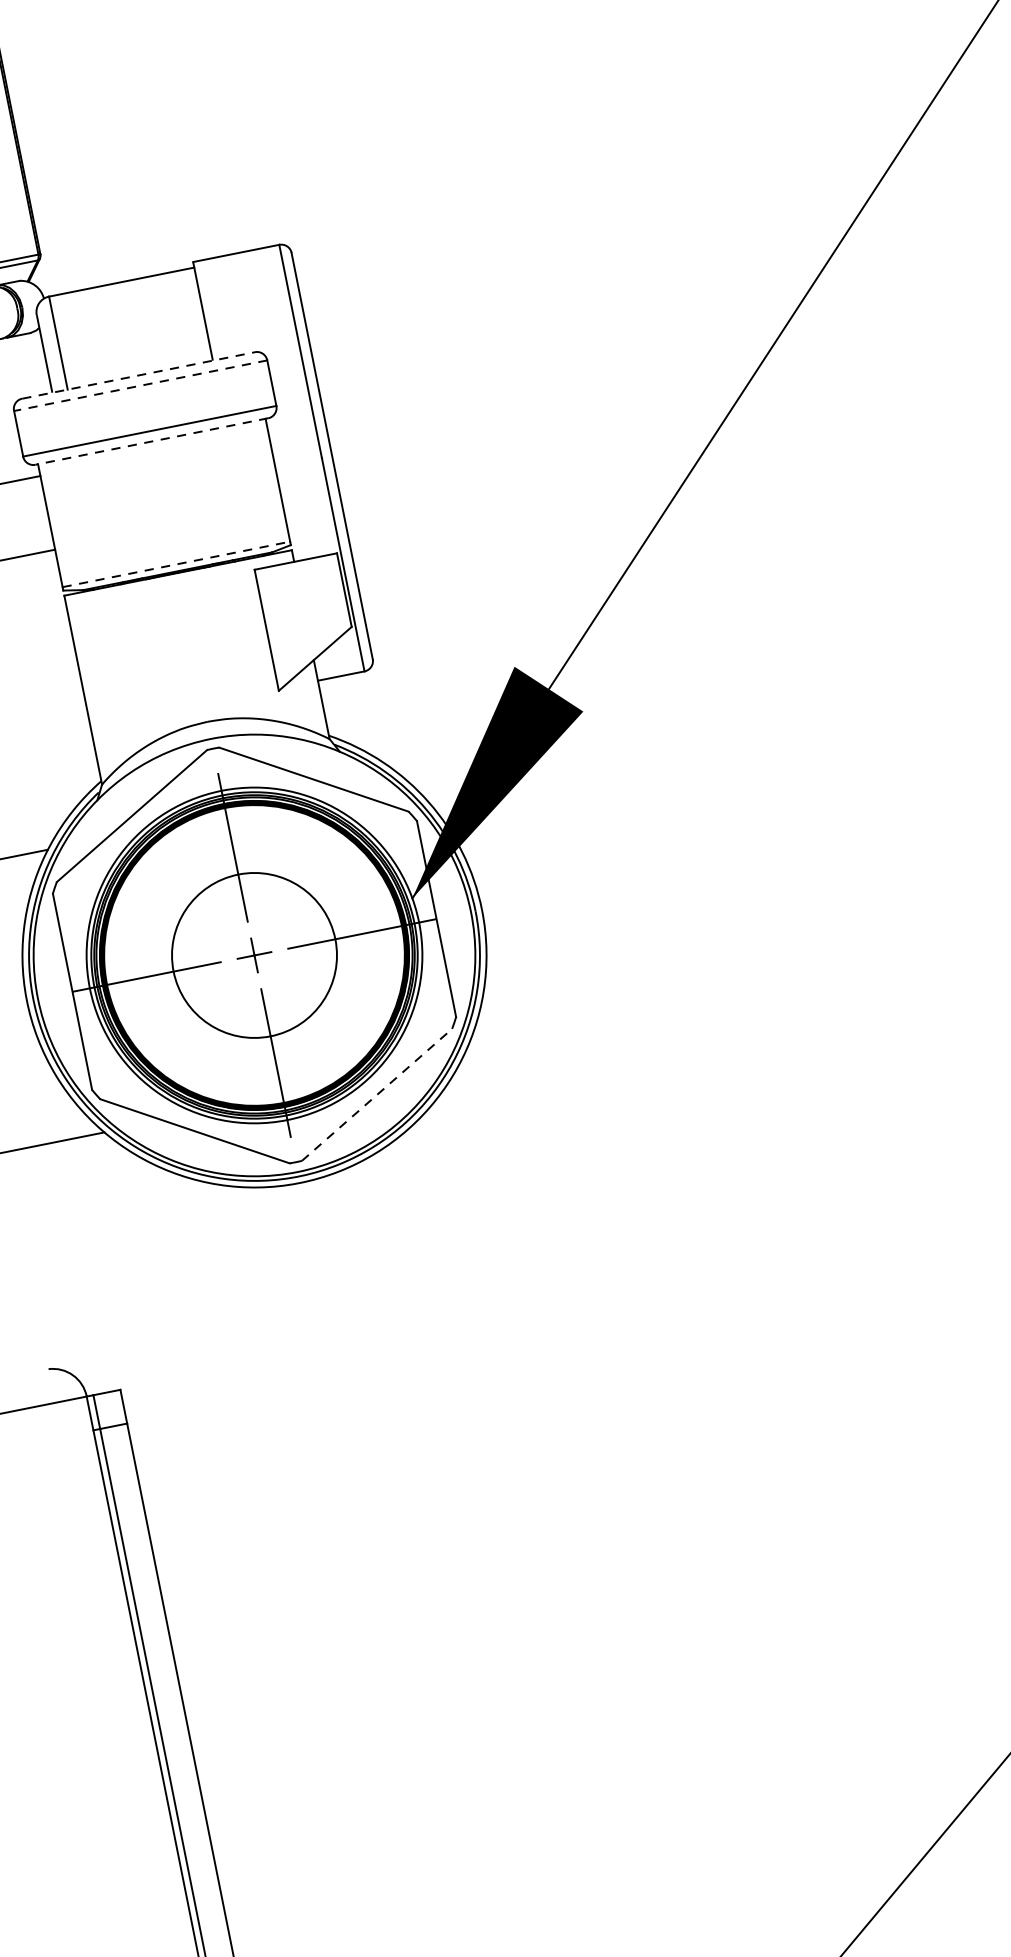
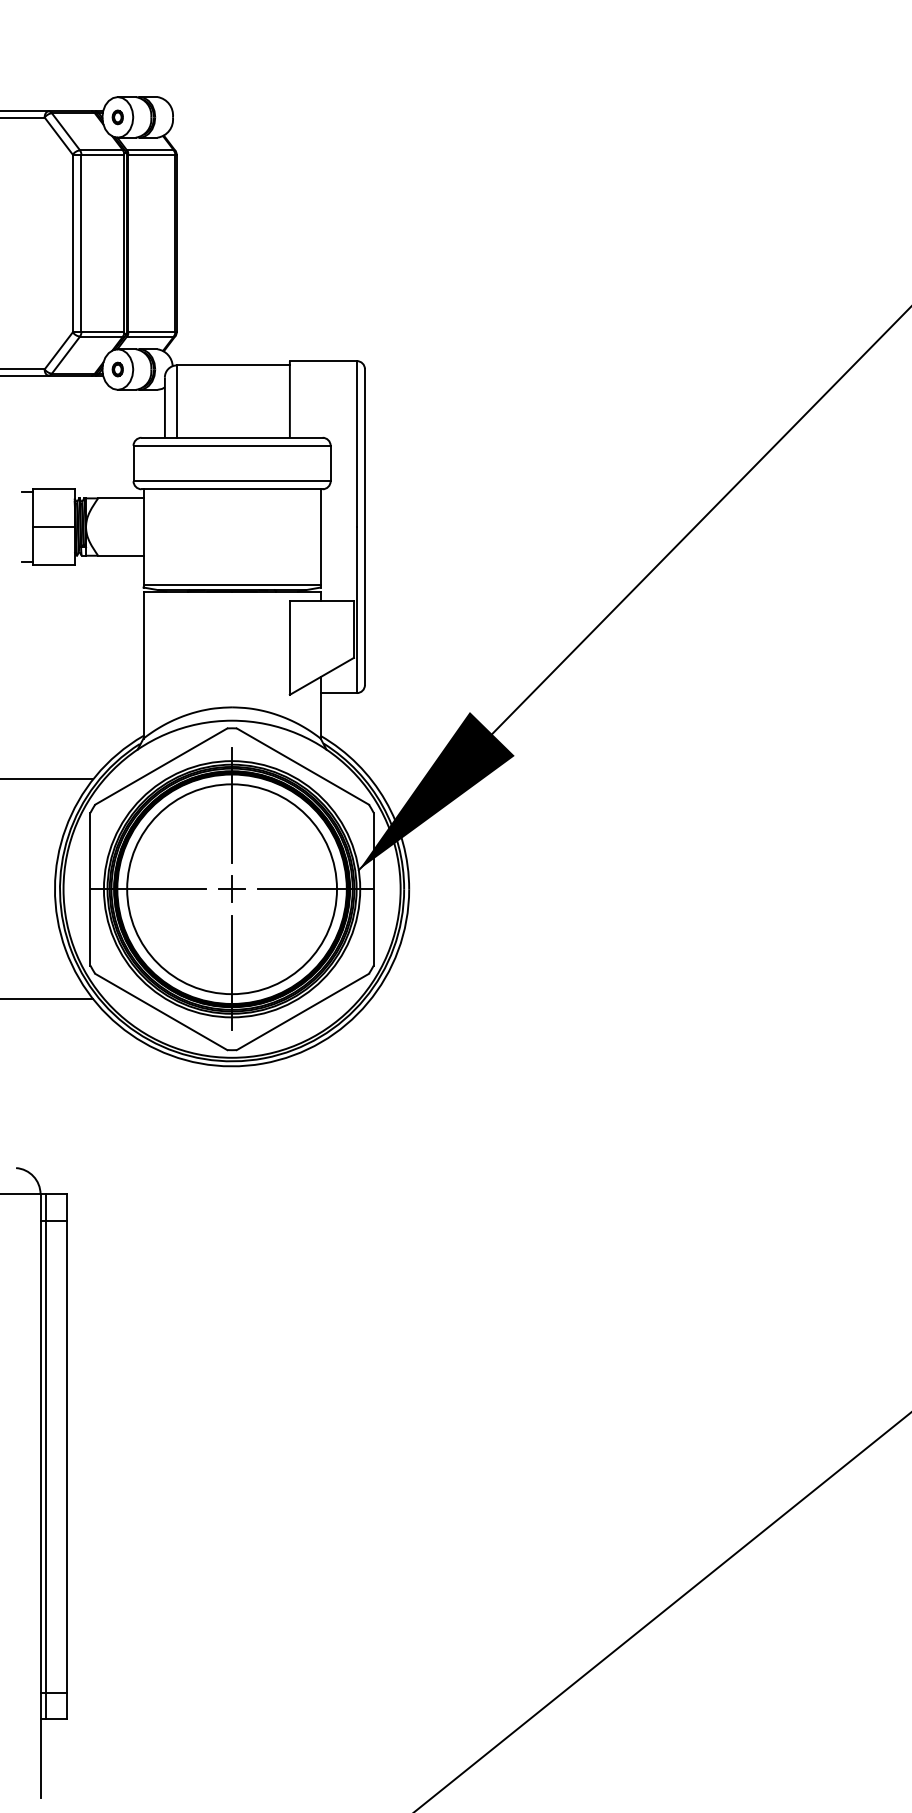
line: (139, 374) -> (232, 437), dashed -> solid
line: (141, 385) -> (232, 445), dashed -> solid
line: (152, 441) -> (232, 489), dashed -> solid
line: (176, 563) -> (232, 584), dashed -> solid
circle: (255, 955) -> (232, 889), size x1.67
line: (377, 1094) -> (303, 1011), dashed -> solid

